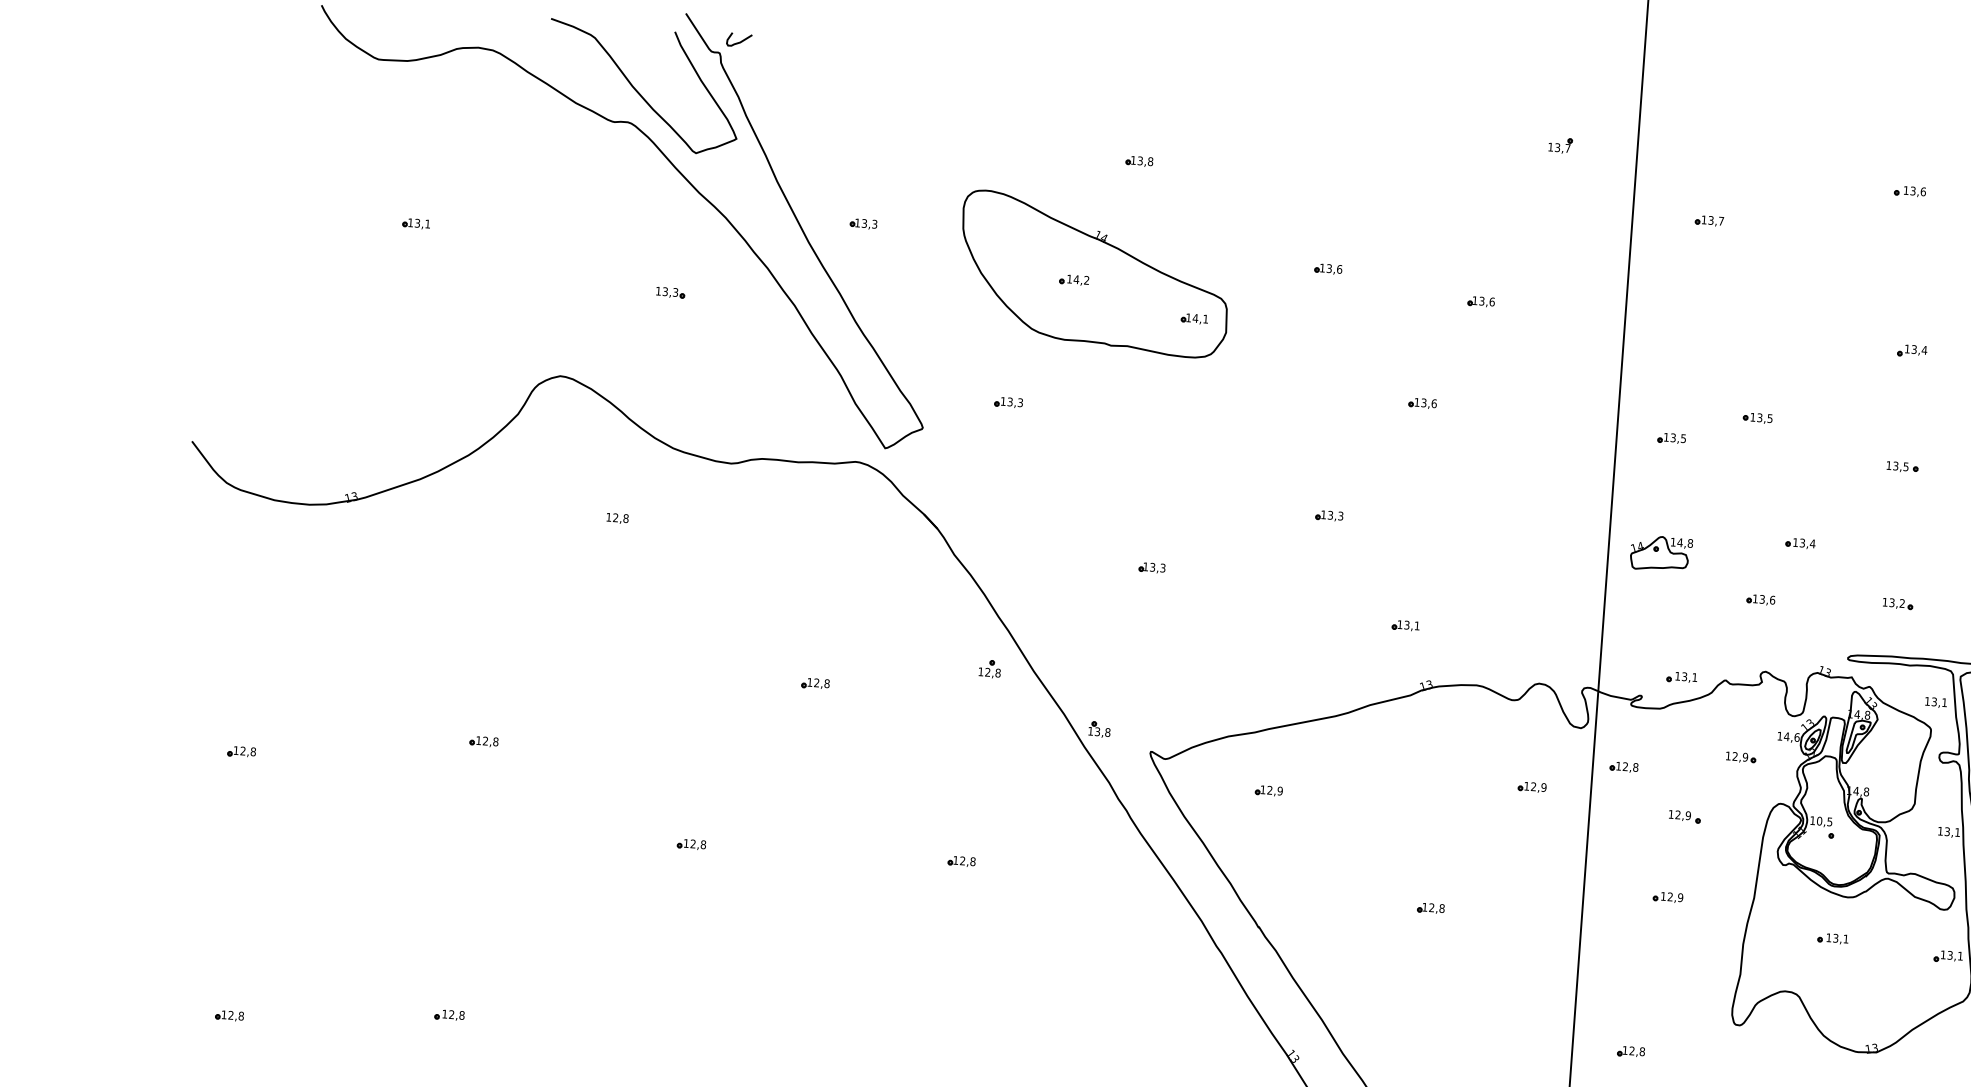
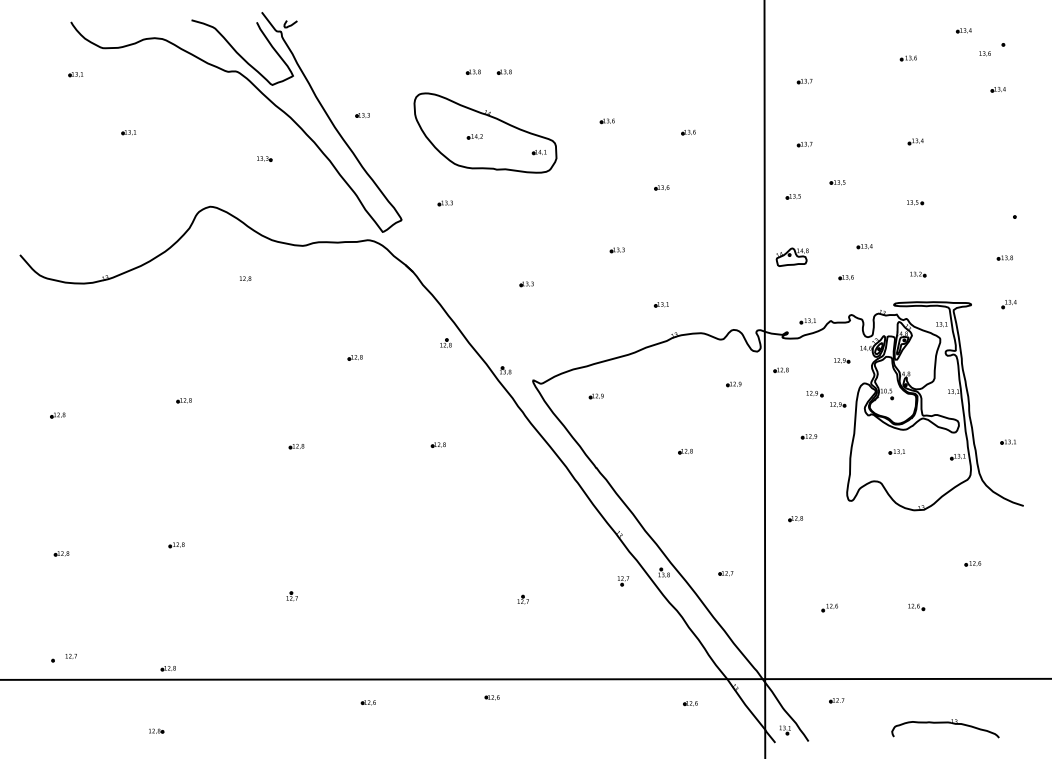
part: (322, 105) -> (75, 74), added
part: (1561, 145) -> (724, 47), removed
part: (1078, 155) -> (472, 71), added
part: (1699, 340) -> (804, 144), added
part: (1728, 840) -> (838, 404), added

